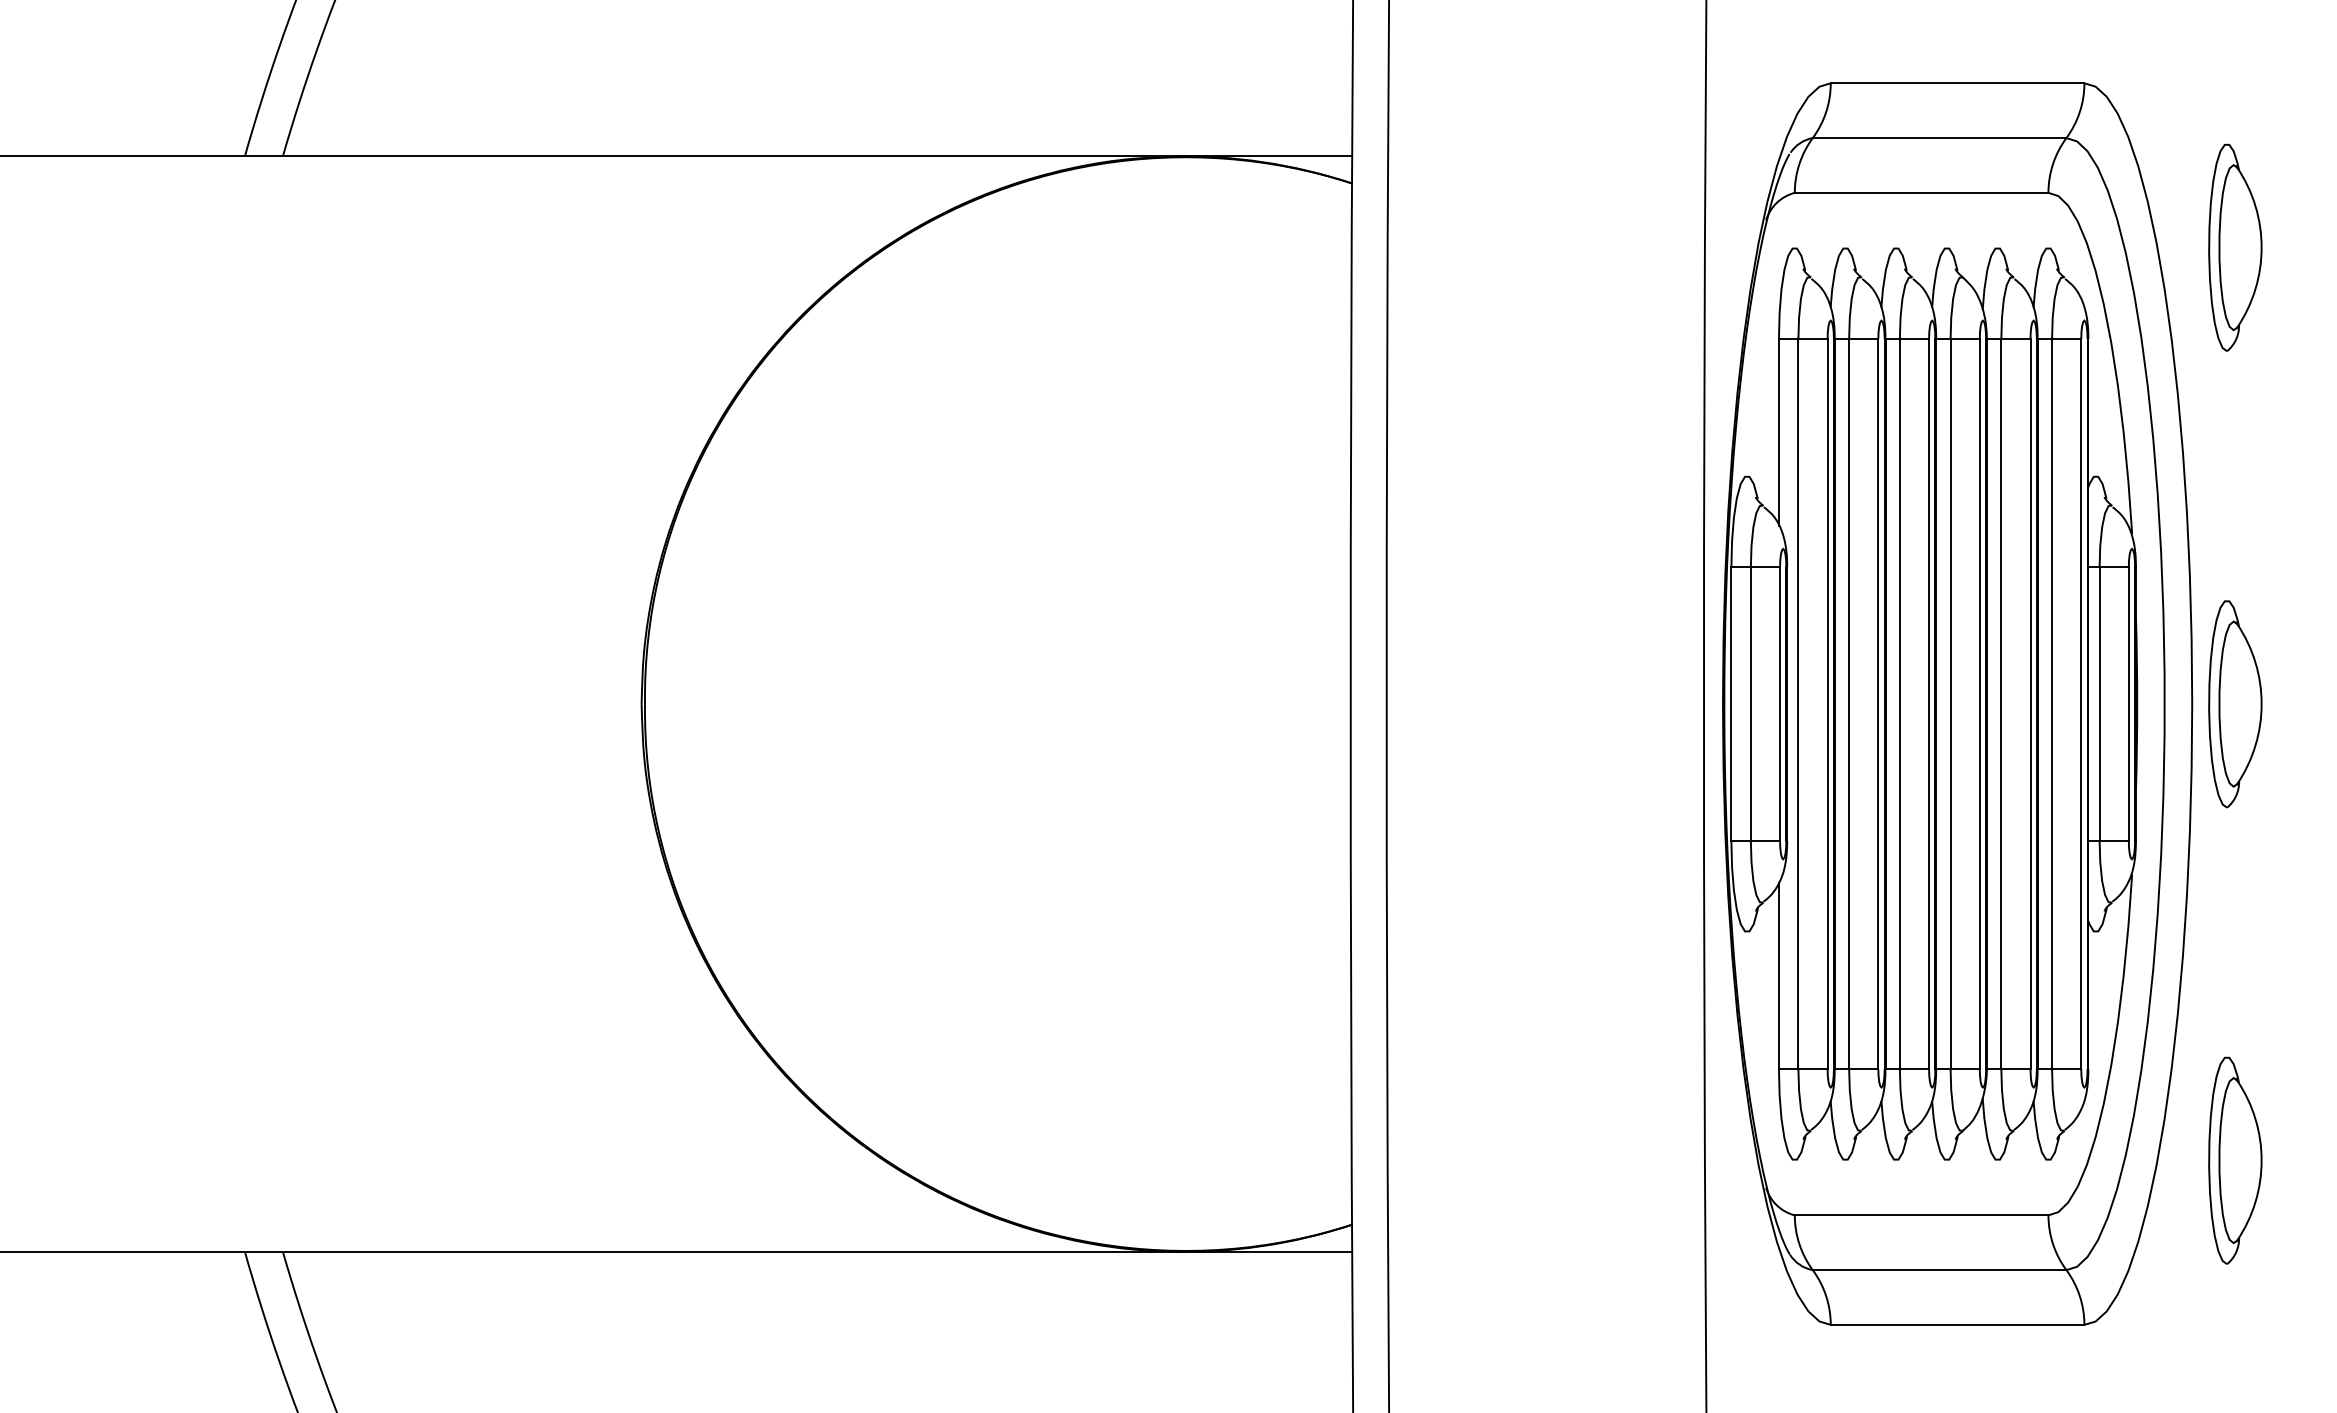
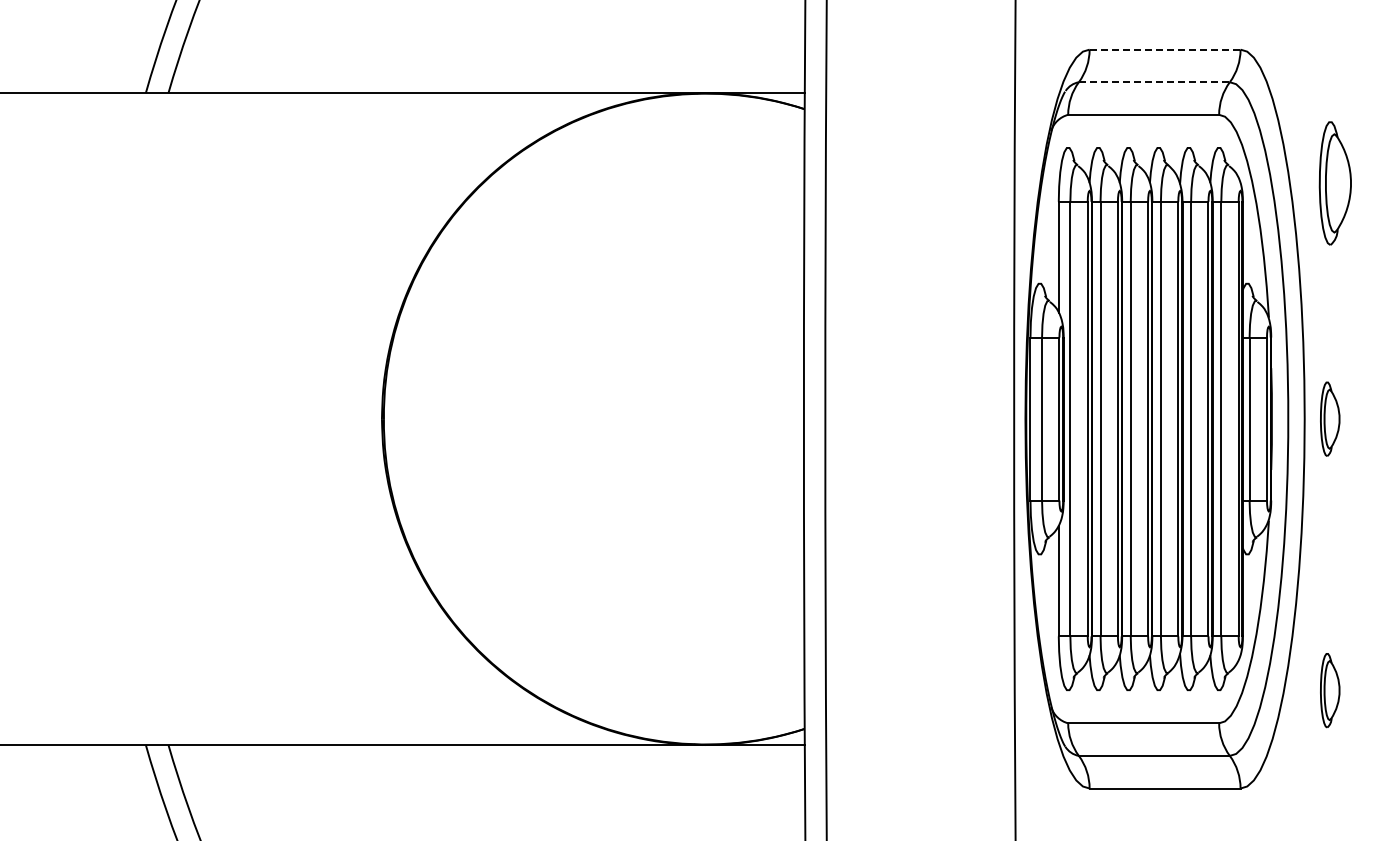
line: (1958, 83) -> (1165, 49), solid -> dashed
line: (1939, 138) -> (1154, 82), solid -> dashed
part: (2233, 247) -> (1334, 183), moved
part: (2233, 704) -> (1329, 419), size x0.6
part: (2233, 1160) -> (1329, 690), size x0.6

